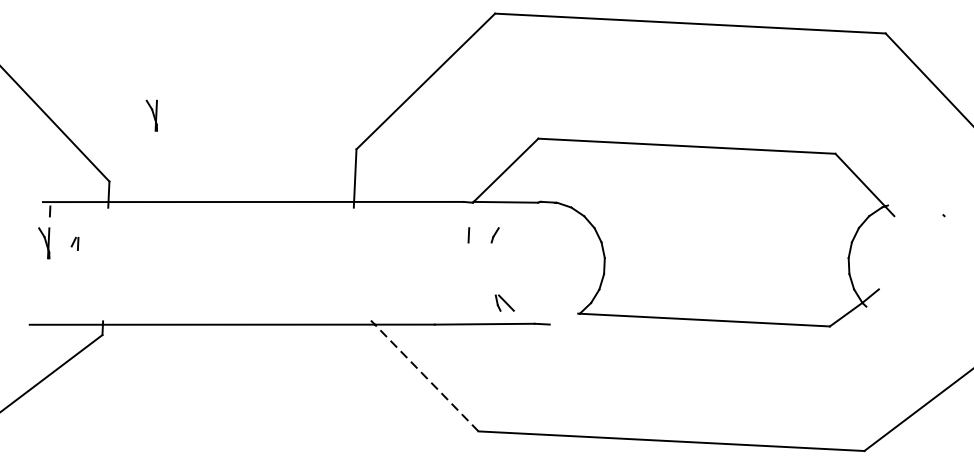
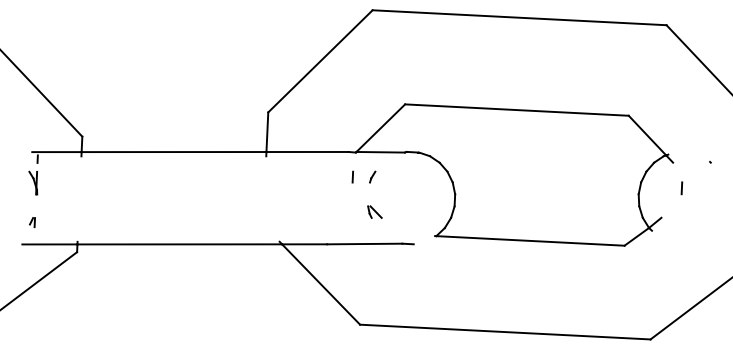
part: (152, 114) -> (114, 86), removed
part: (75, 243) -> (32, 222), moved
line: (905, 250) -> (681, 188), added
part: (504, 302) -> (374, 211), moved
line: (427, 377) -> (321, 284), dashed -> solid

